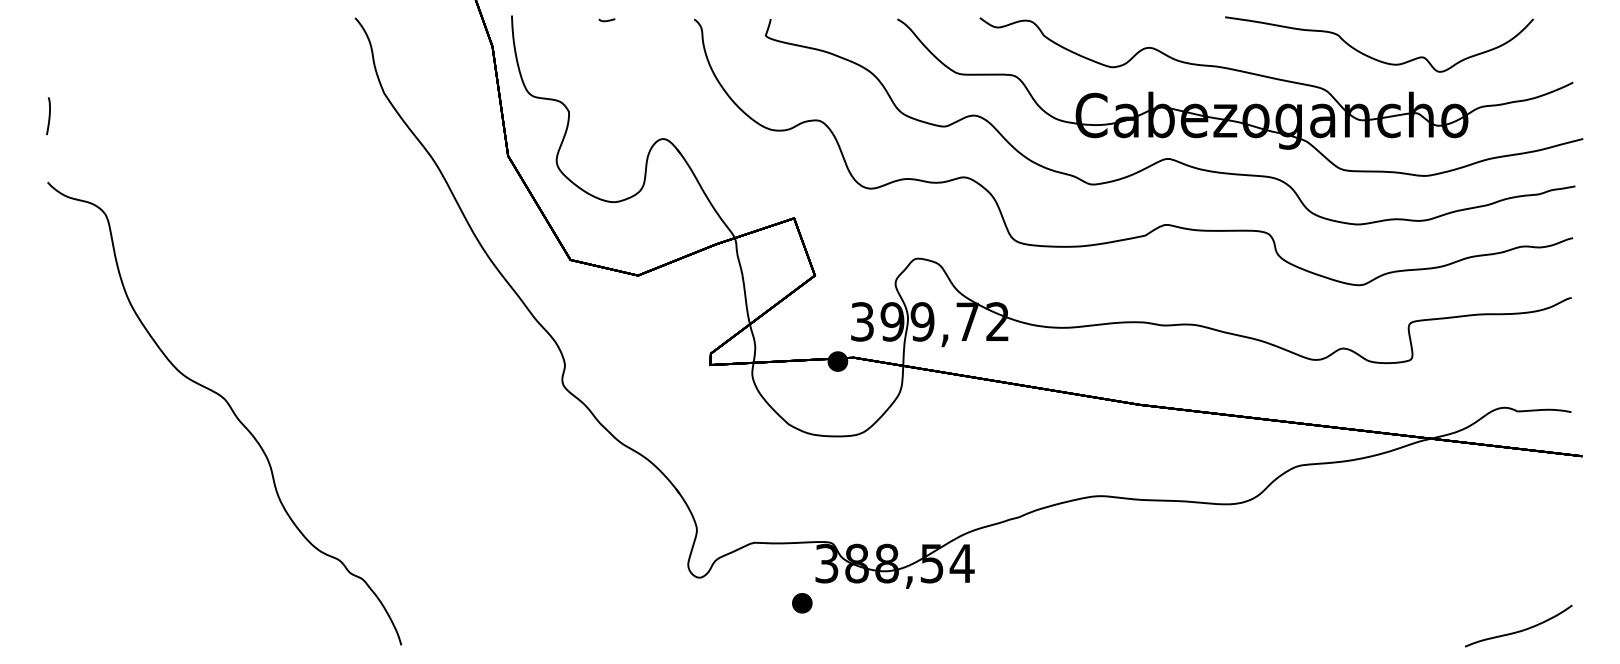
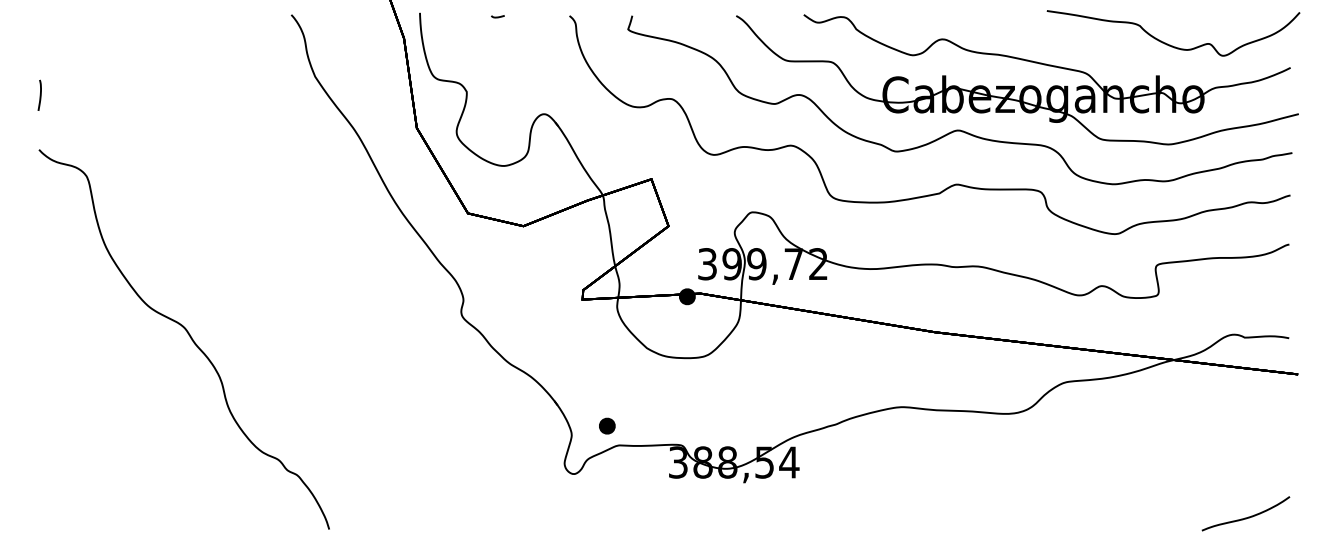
curve: (1373, 57) -> (1168, 44), moved
part: (802, 603) -> (607, 426), moved

